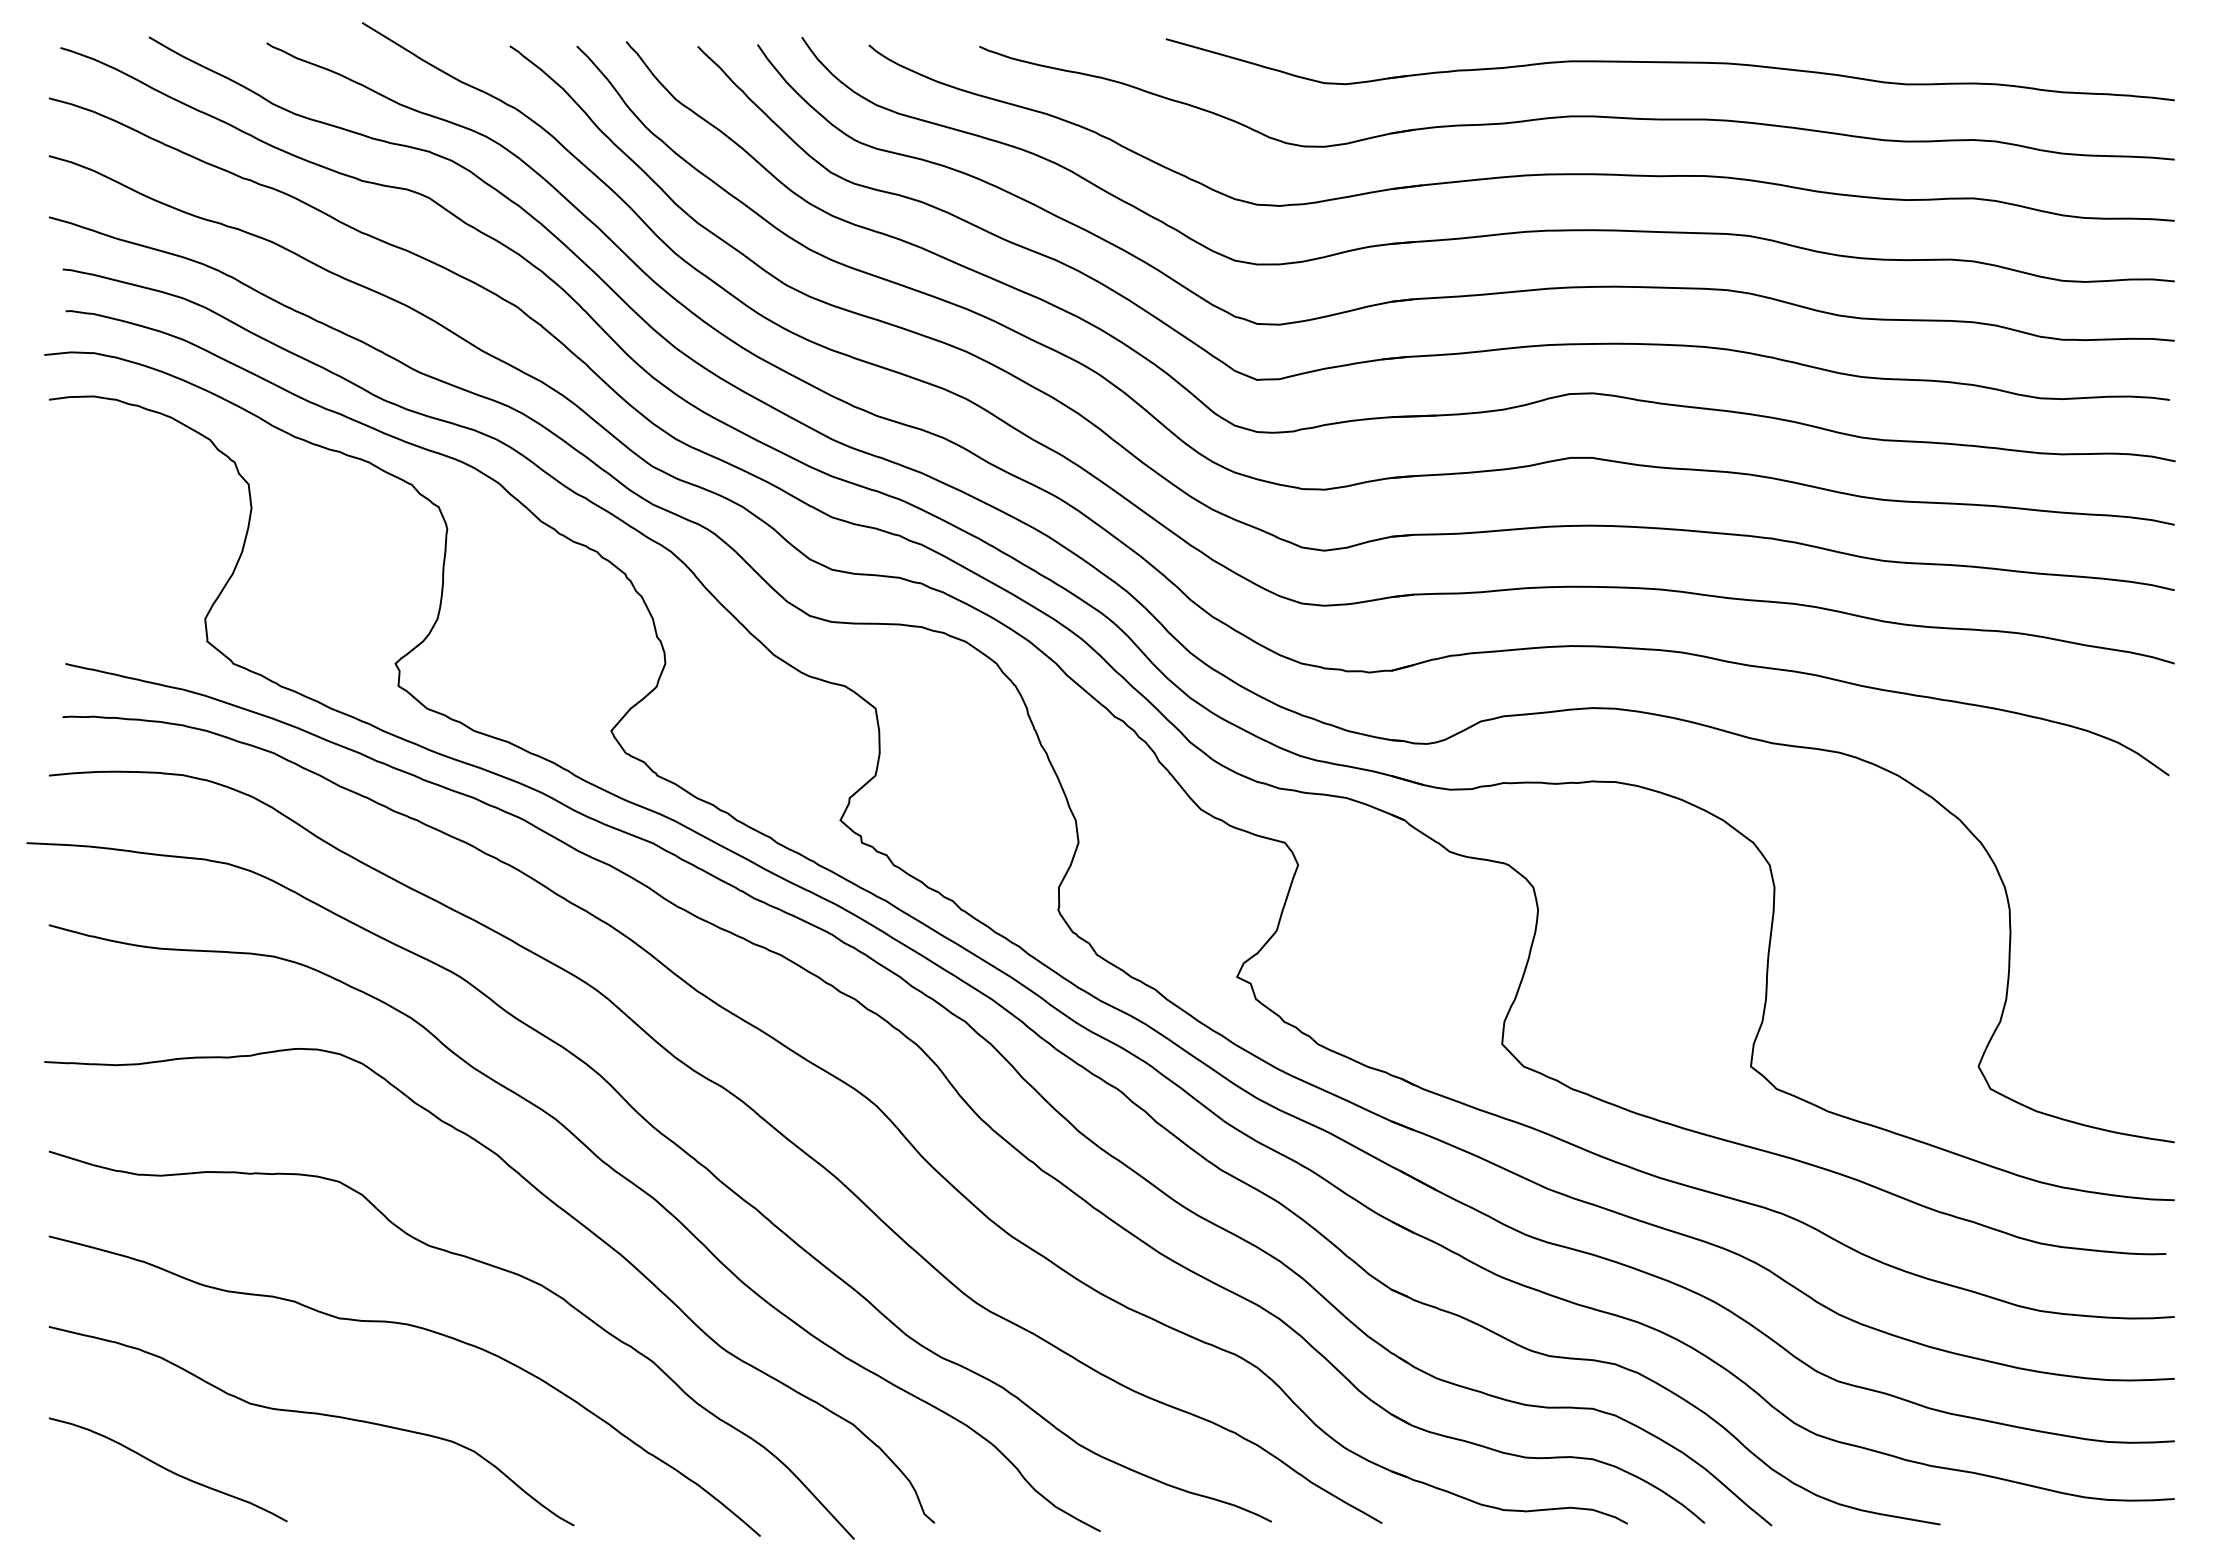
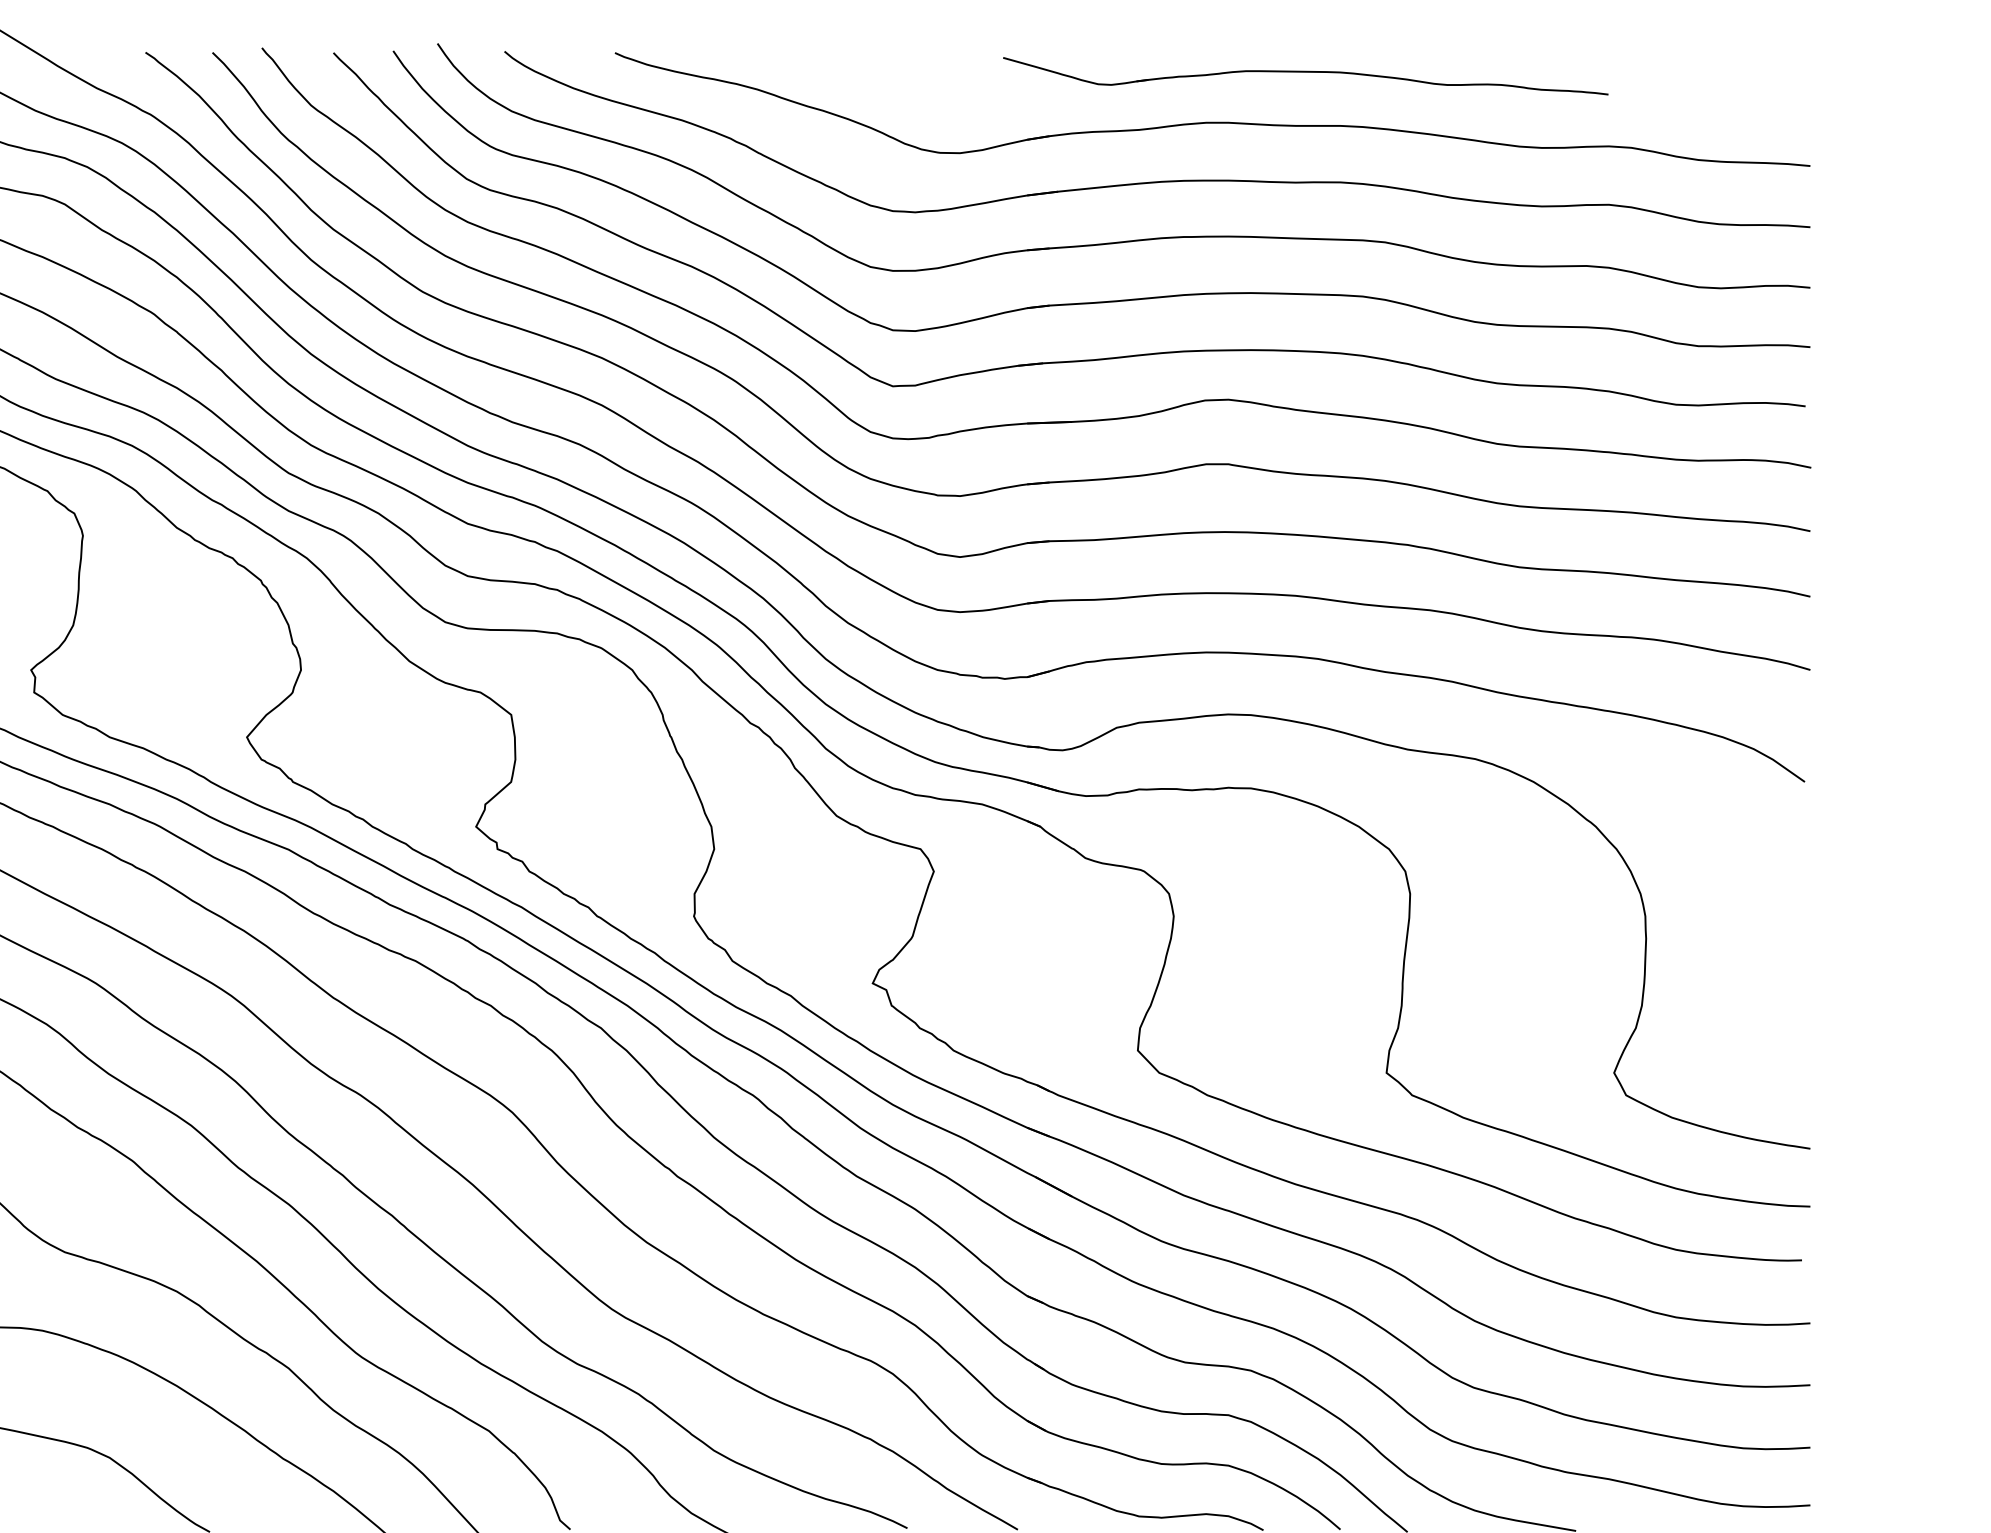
part: (1669, 69) -> (1305, 75), size x0.6

